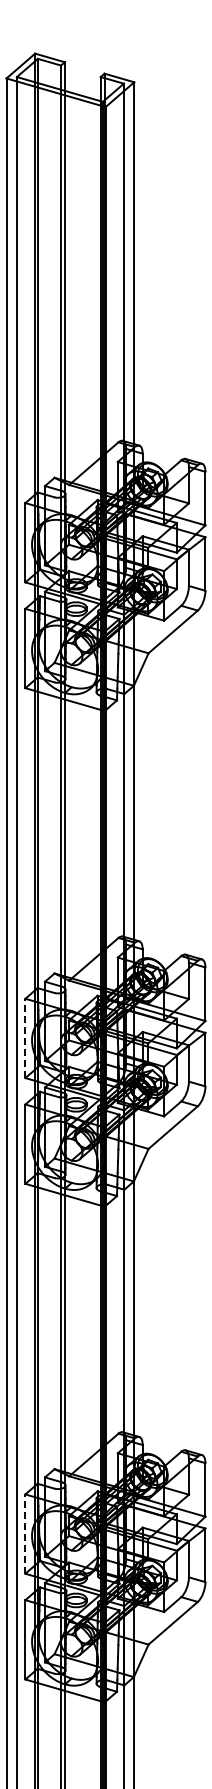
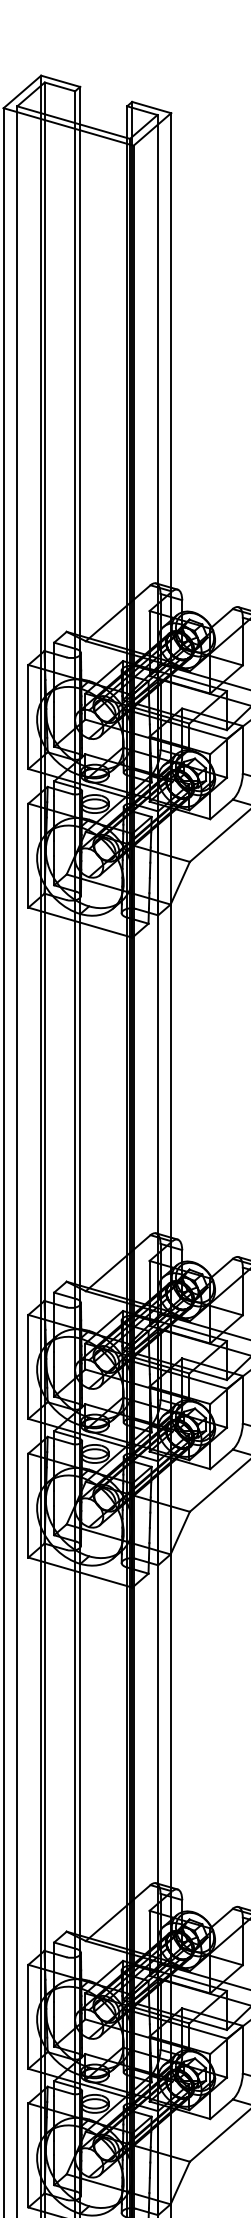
line: (25, 1038) -> (28, 1367), dashed -> solid
line: (25, 1534) -> (28, 2017), dashed -> solid

